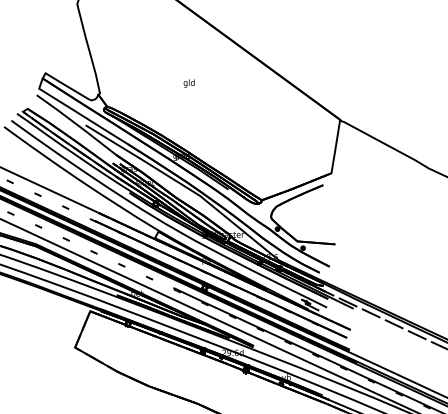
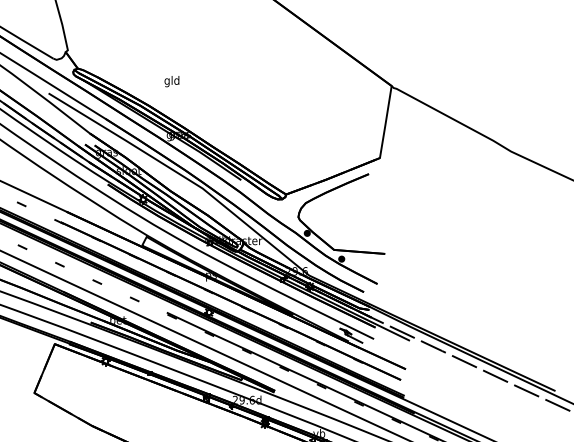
text: (188, 83) -> (171, 81), moved

